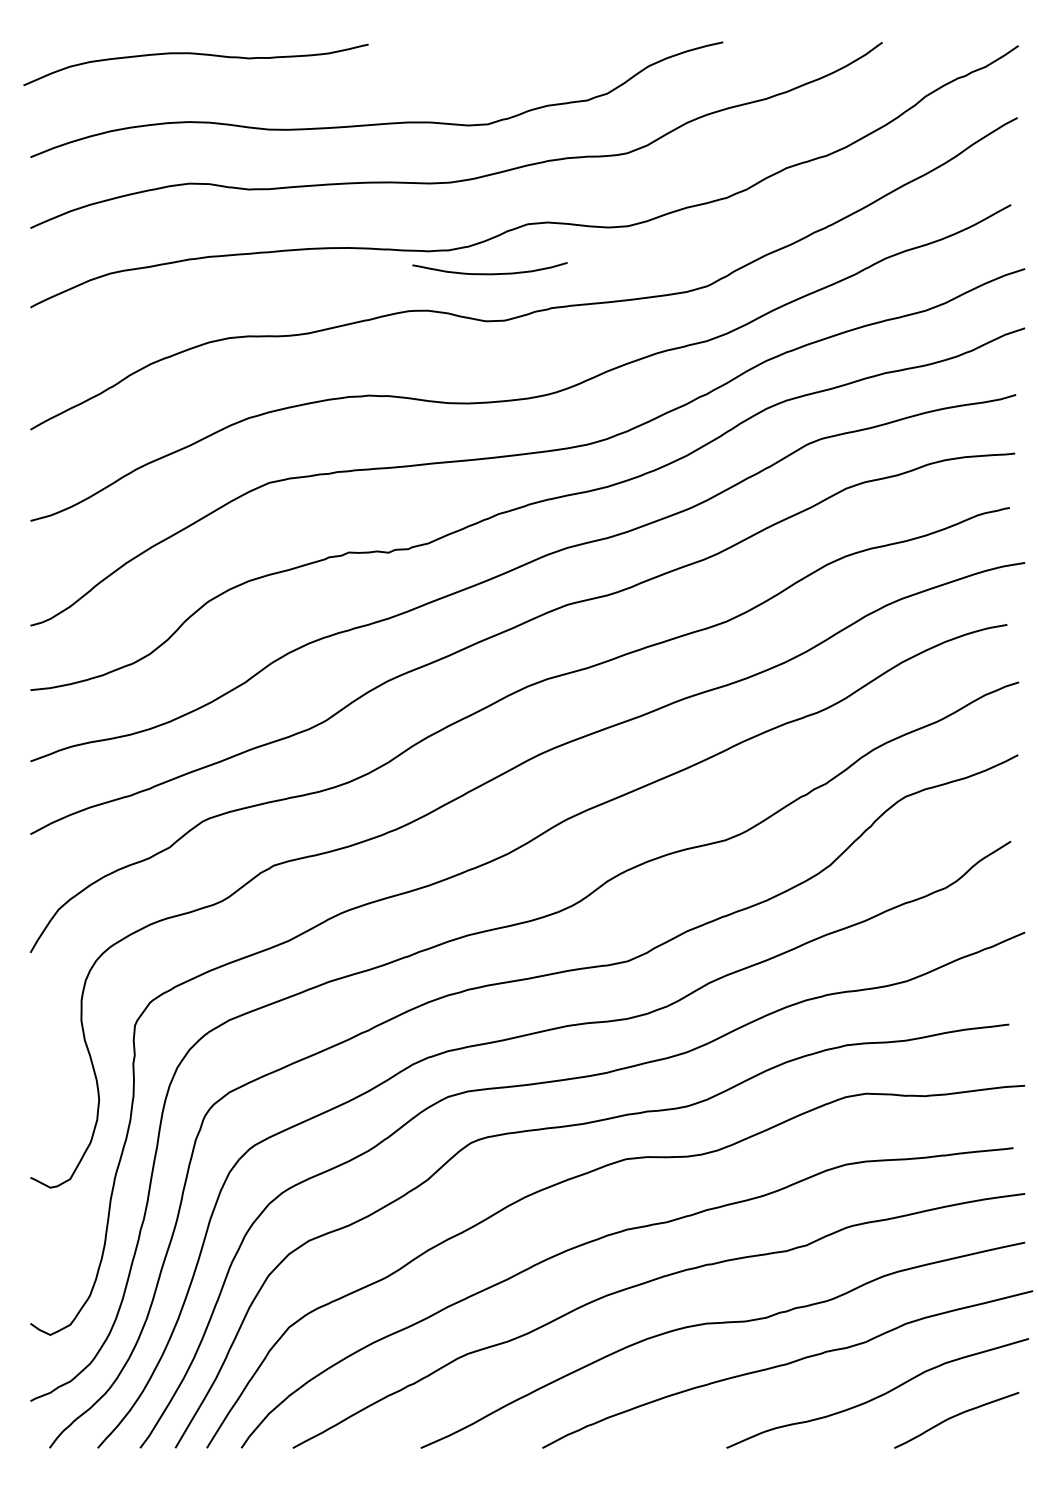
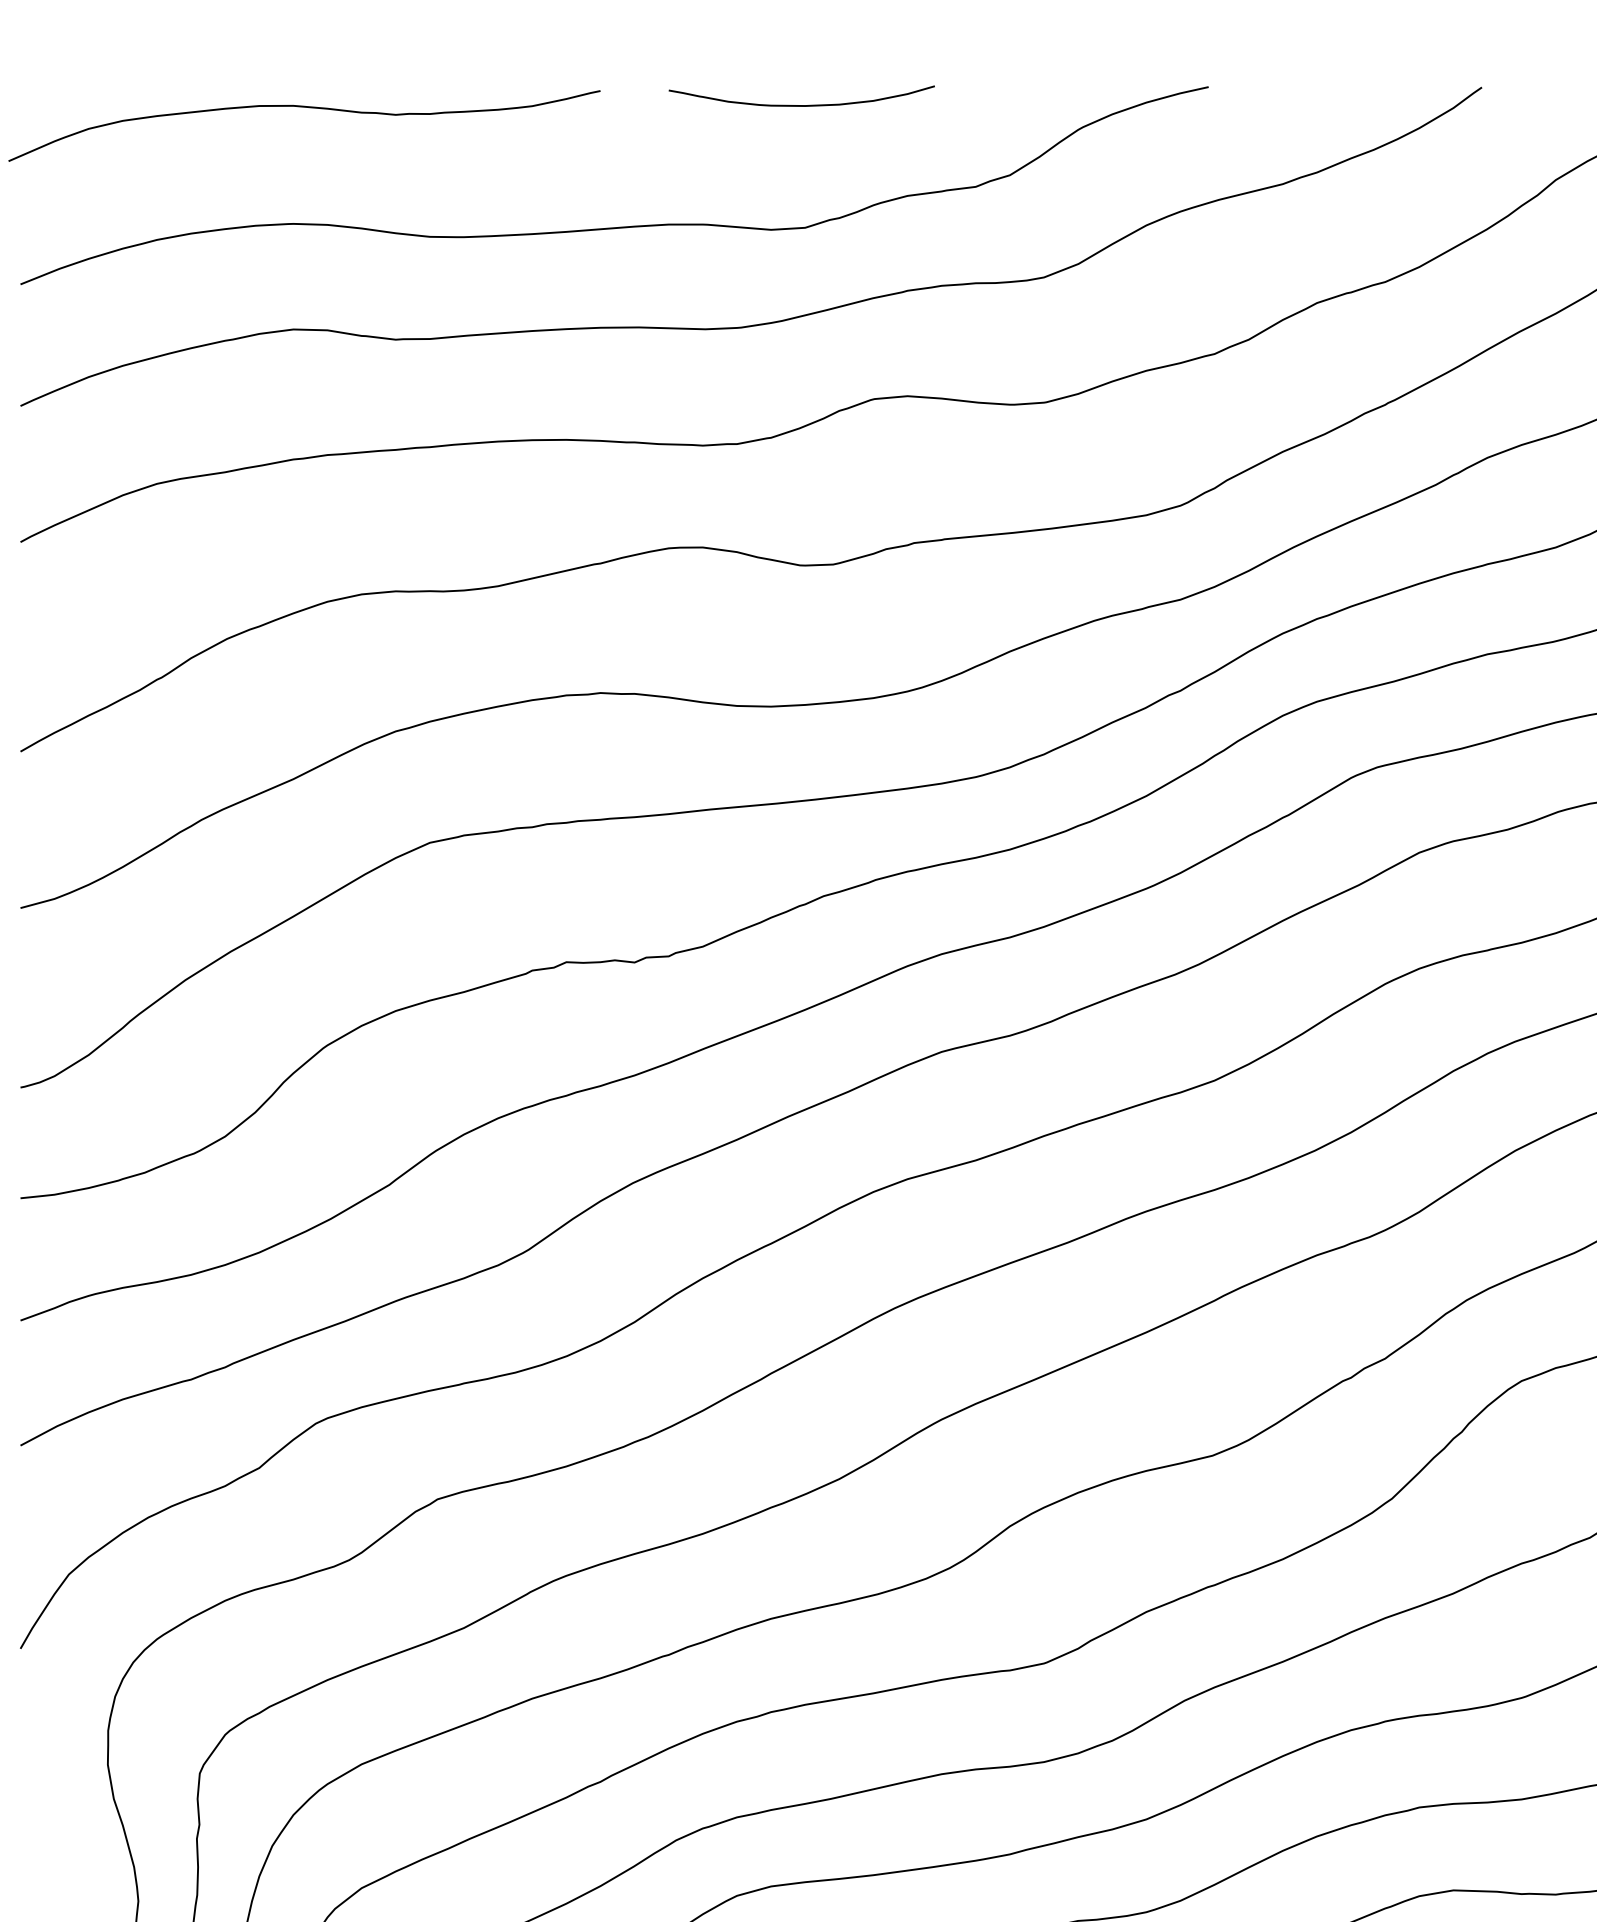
curve: (489, 273) -> (800, 104), moved

